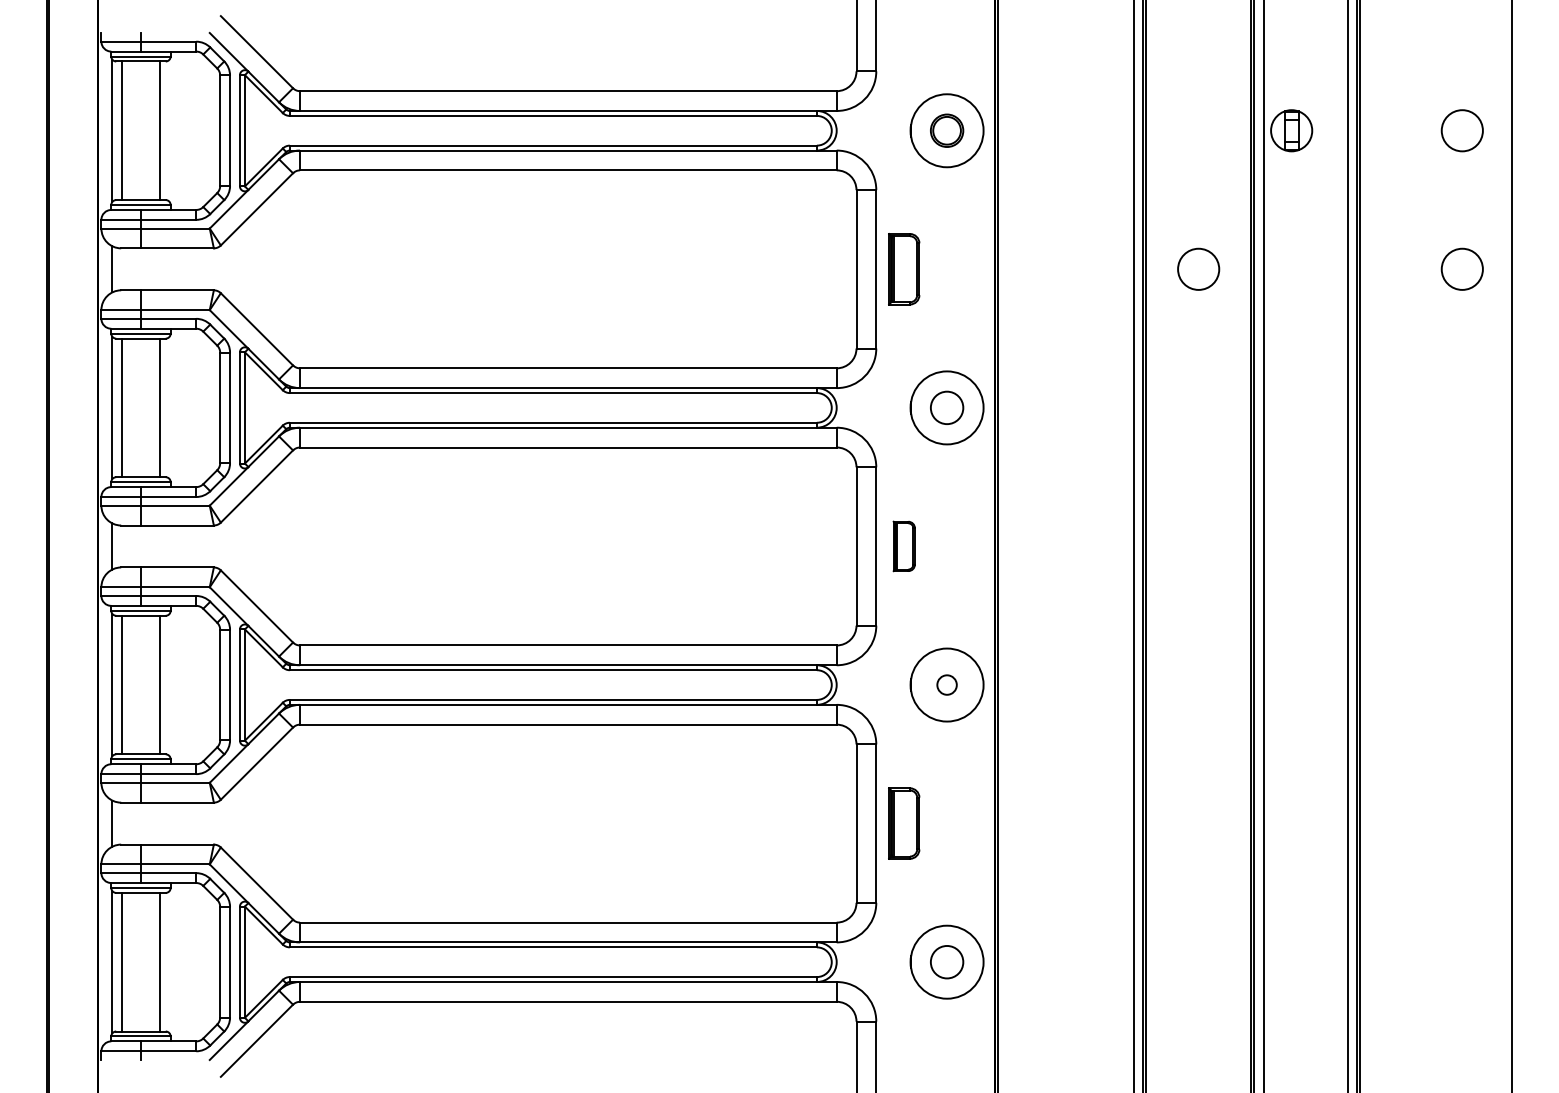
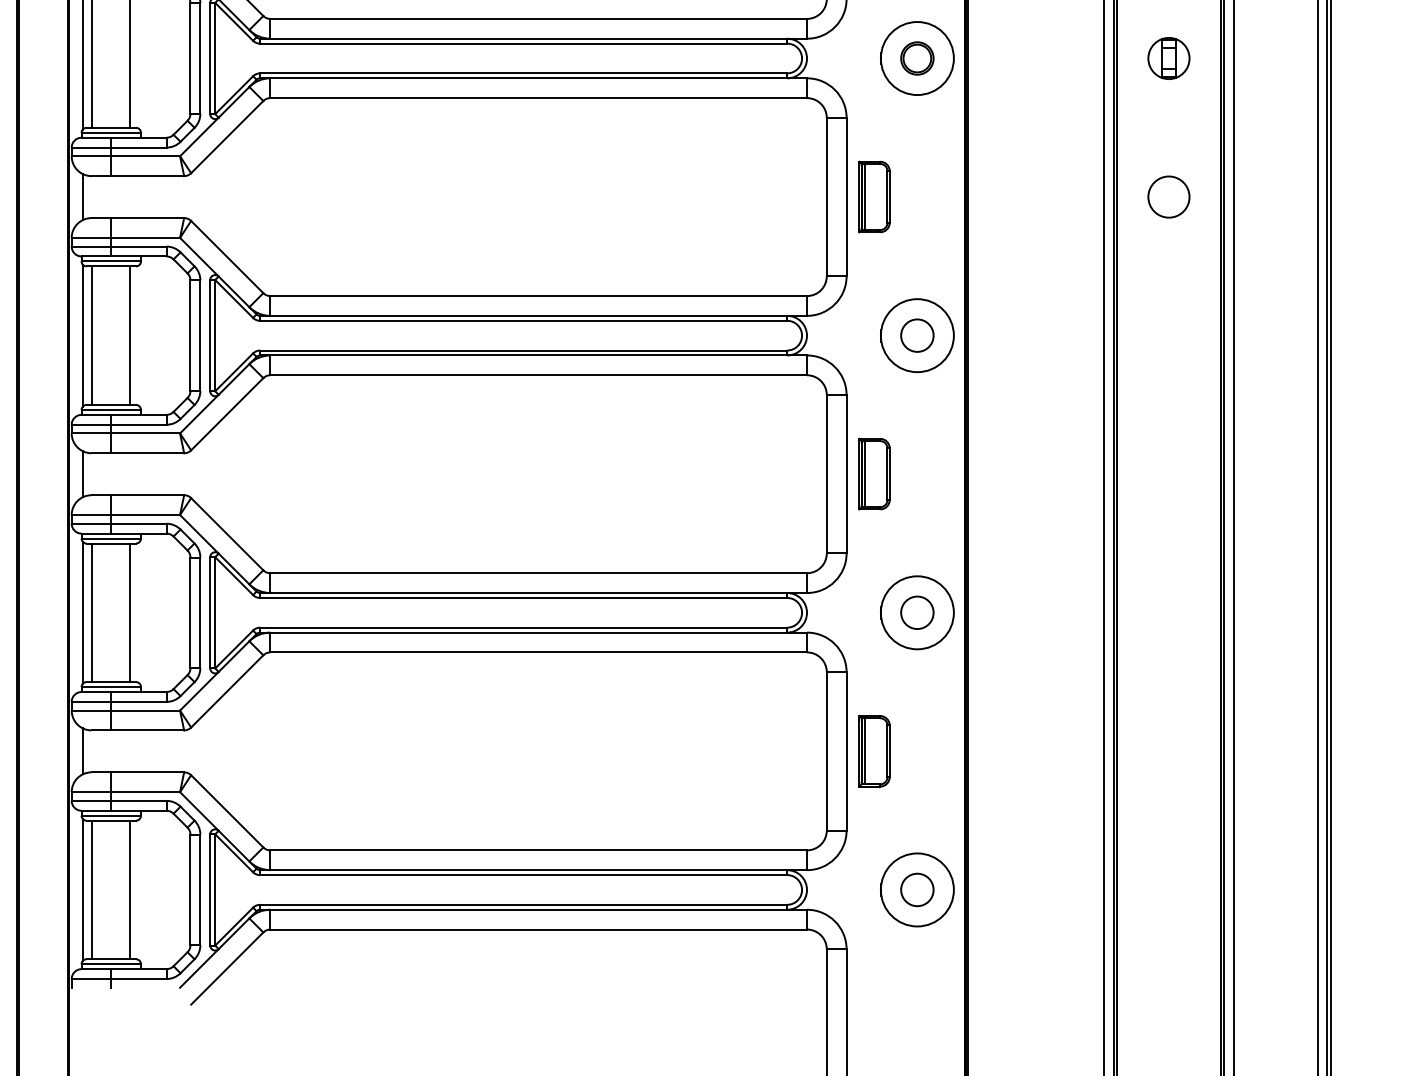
part: (1291, 130) -> (1168, 58), moved
part: (904, 546) -> (874, 474), size x1.43
circle: (946, 684) -> (916, 612), size x1.67

